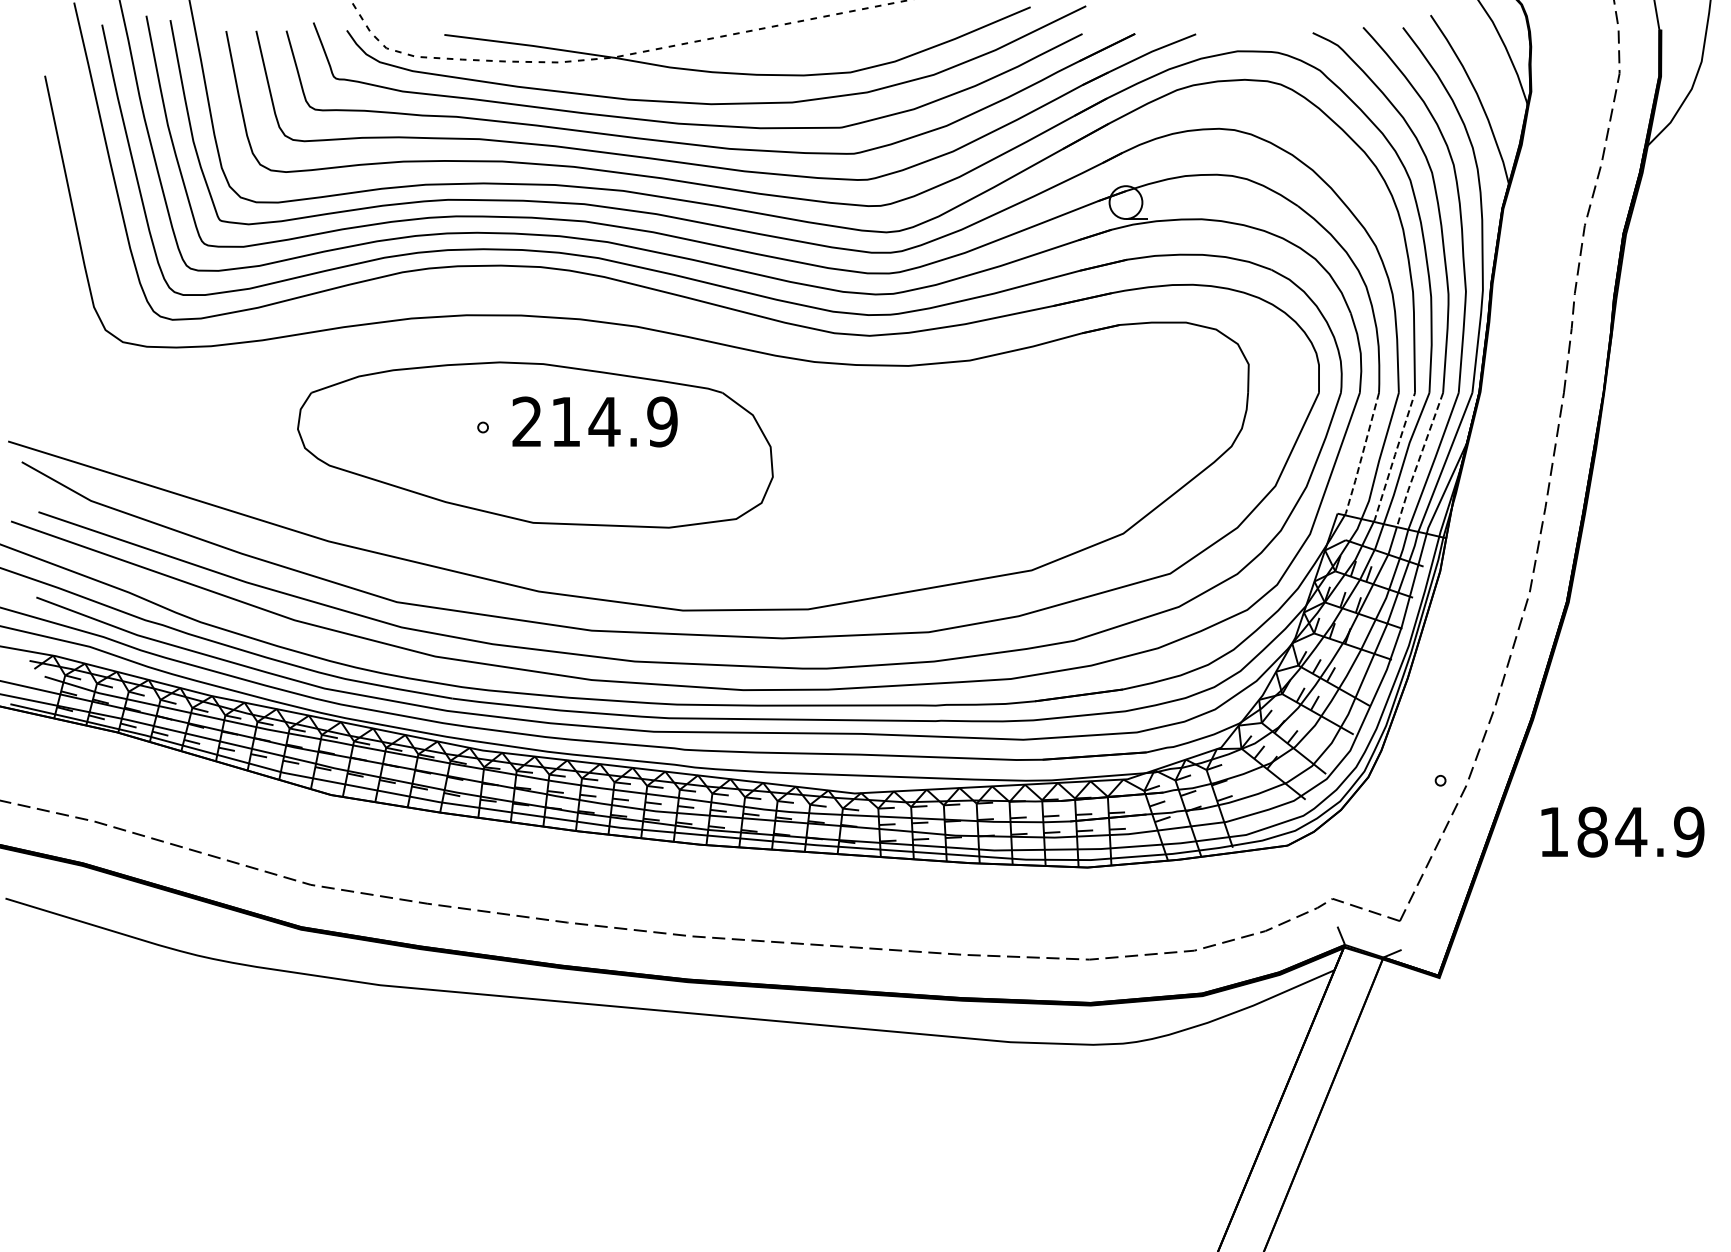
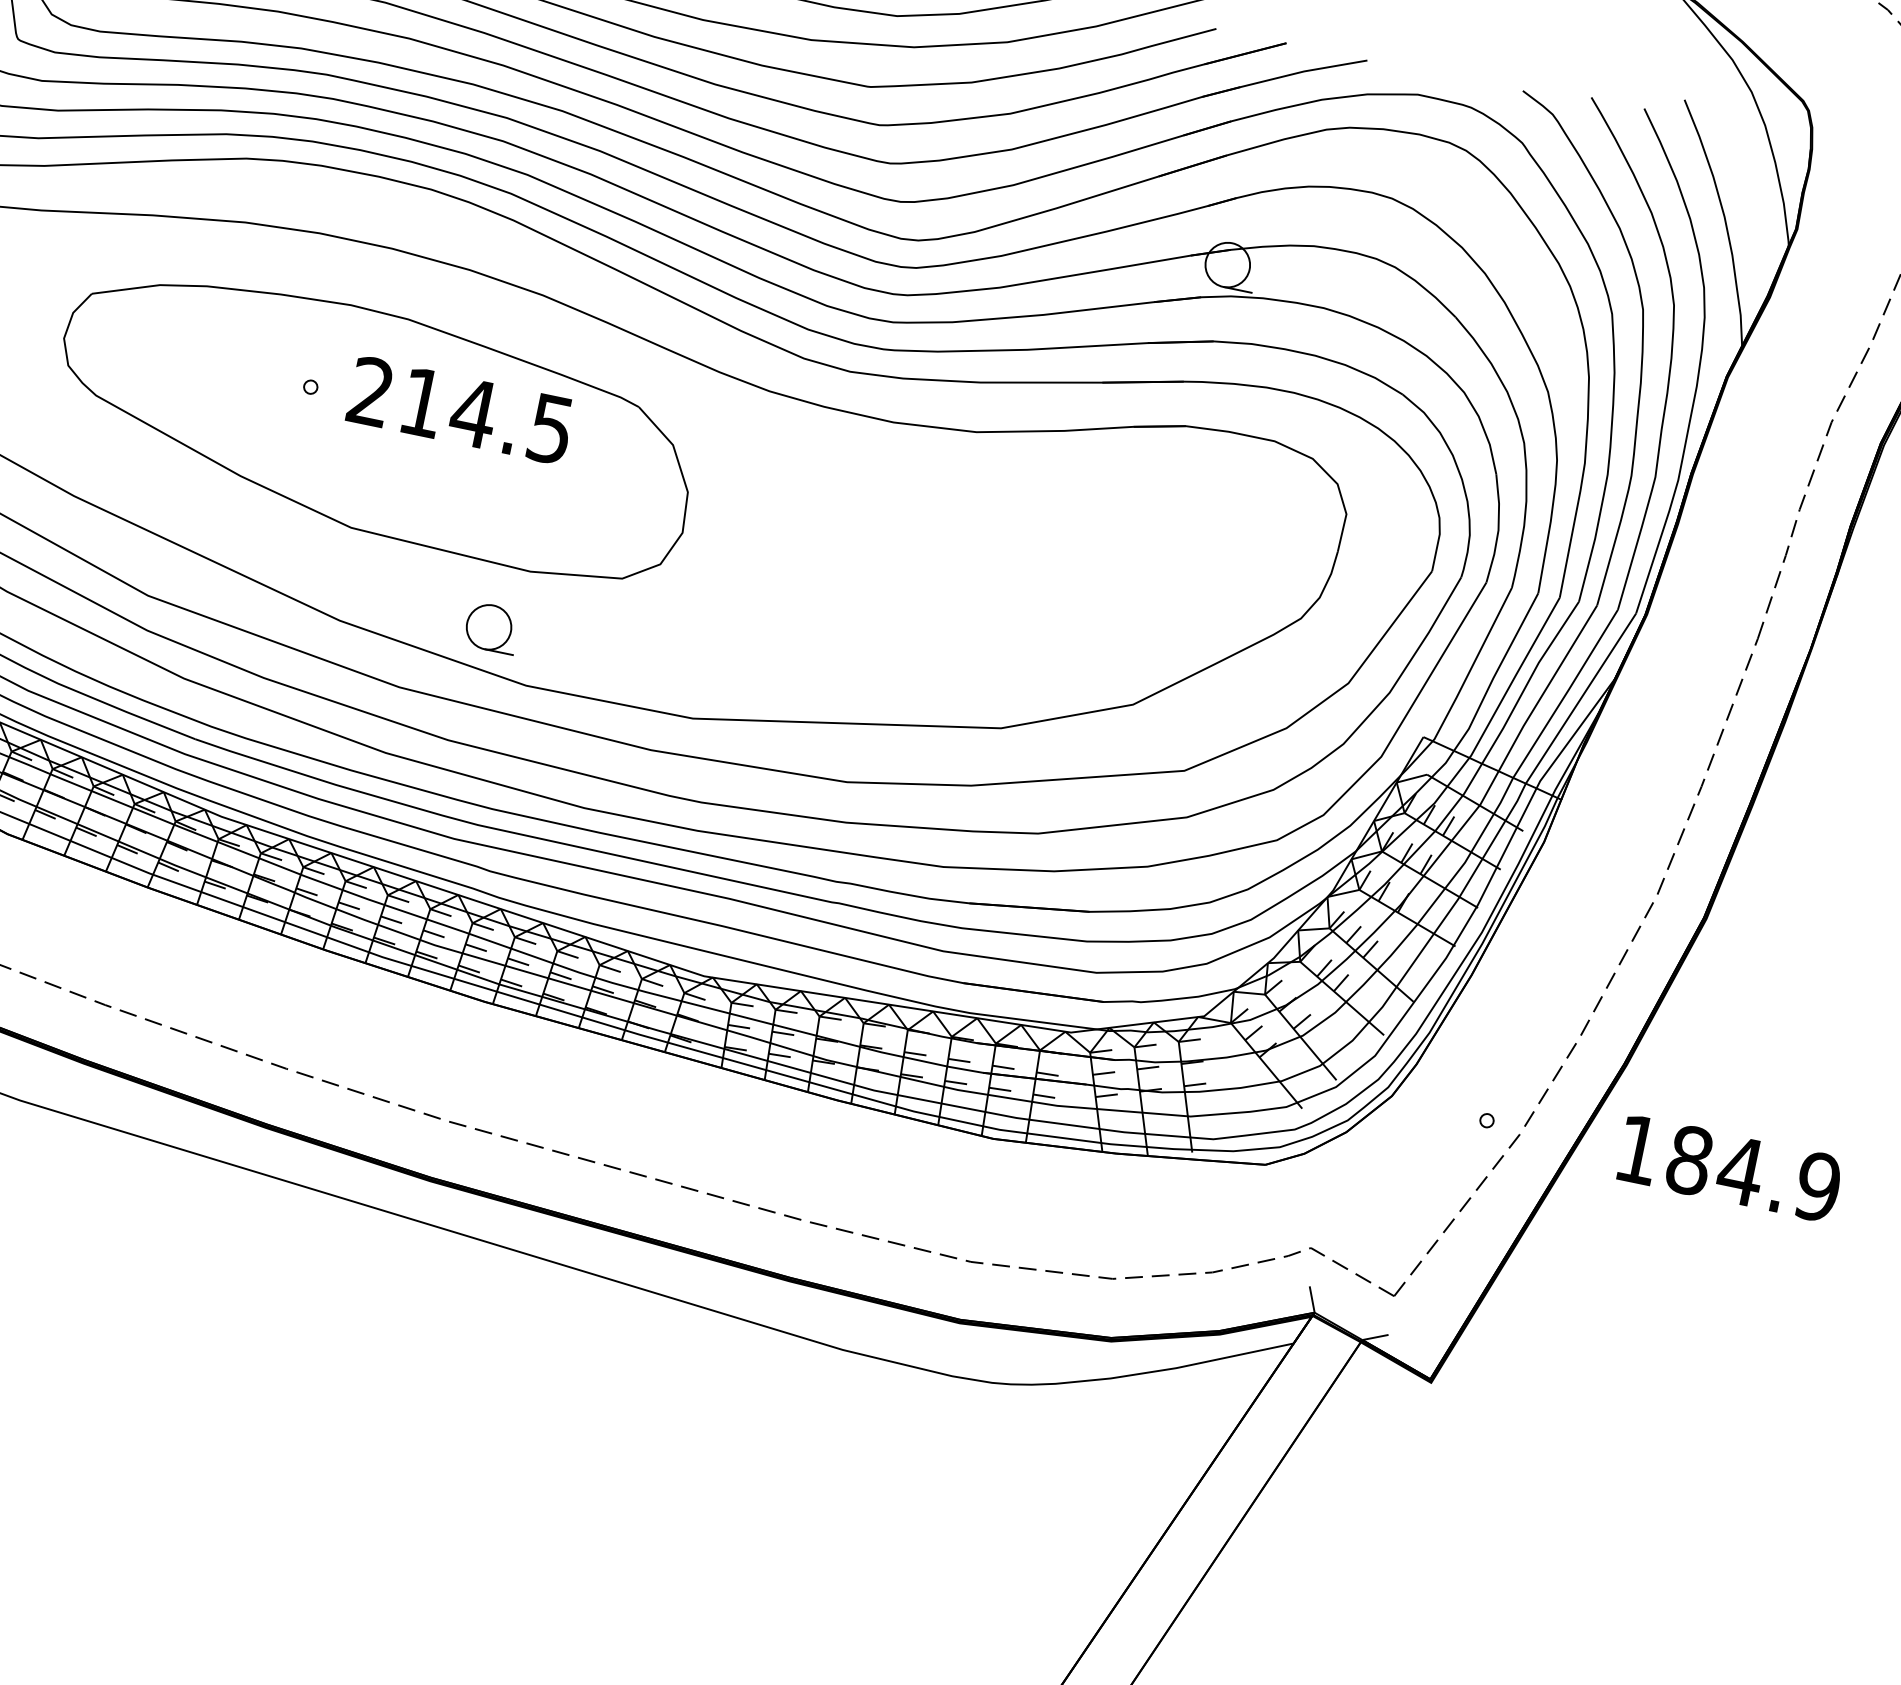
text: (662, 421) -> (551, 428), 214.9 -> 214.5
line: (1362, 456) -> (1472, 667), dashed -> solid
line: (1394, 457) -> (1514, 678), dashed -> solid
line: (1419, 460) -> (1547, 688), dashed -> solid
part: (649, 573) -> (491, 627), added
text: (1622, 831) -> (1729, 1167), moved

